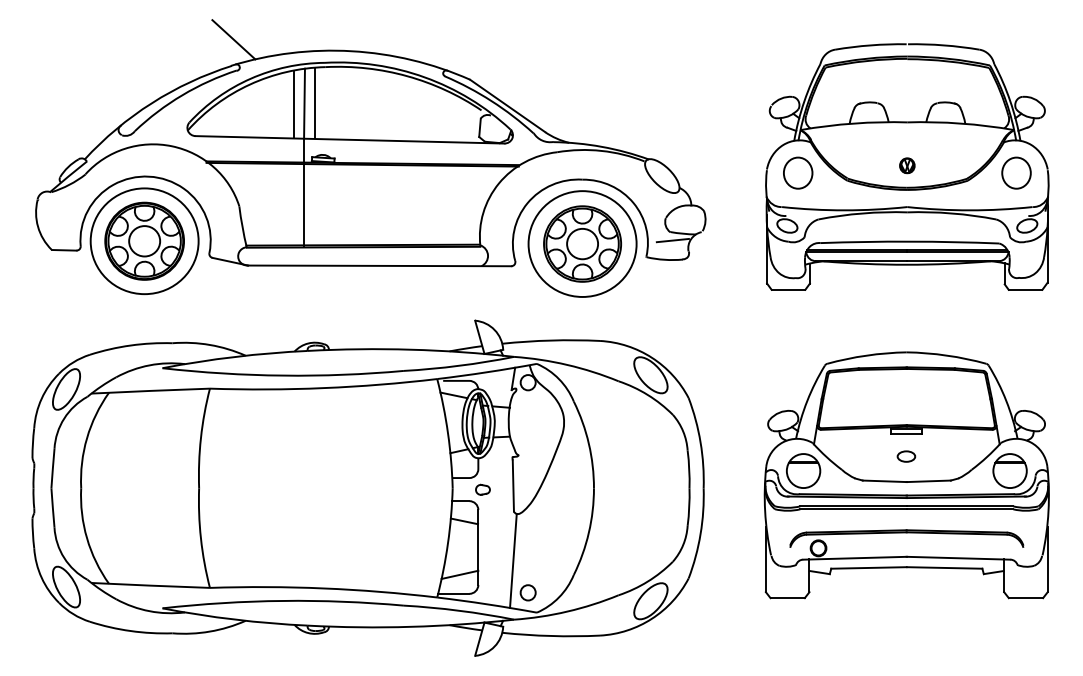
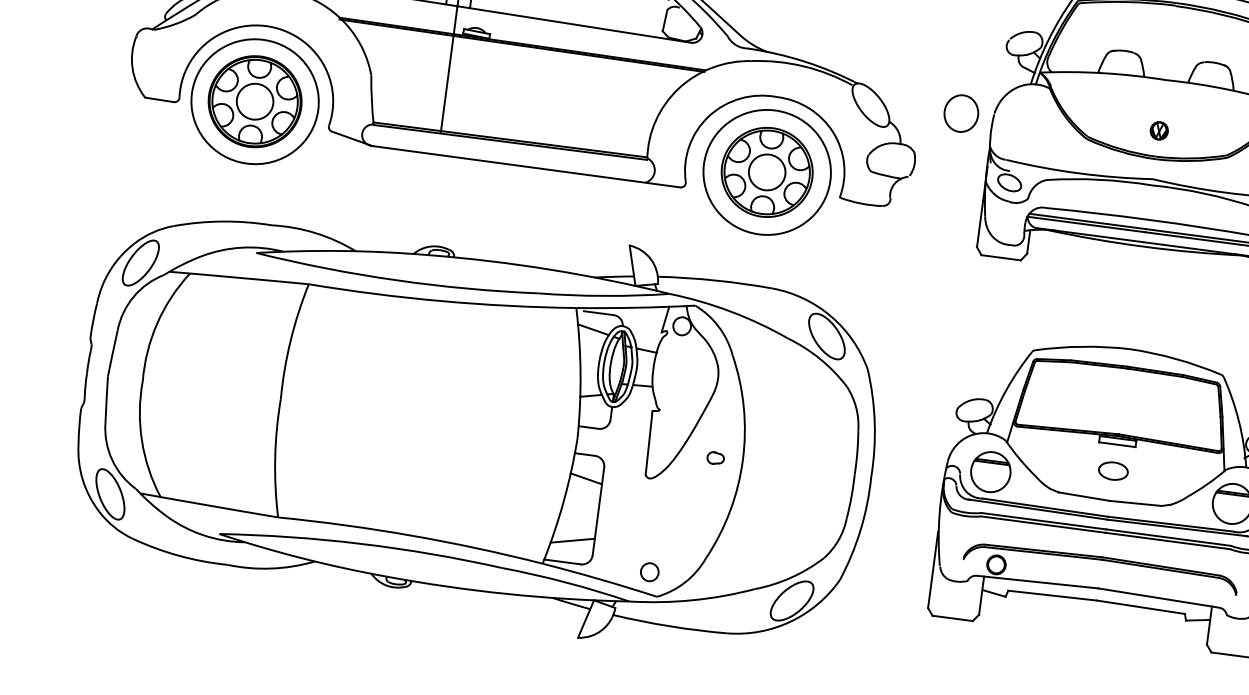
part: (798, 172) -> (961, 112), moved
line: (672, 240) -> (872, 182), removed
part: (906, 456) -> (1113, 470), size x1.4
part: (482, 489) -> (715, 457), moved
line: (513, 560) -> (637, 532), removed

